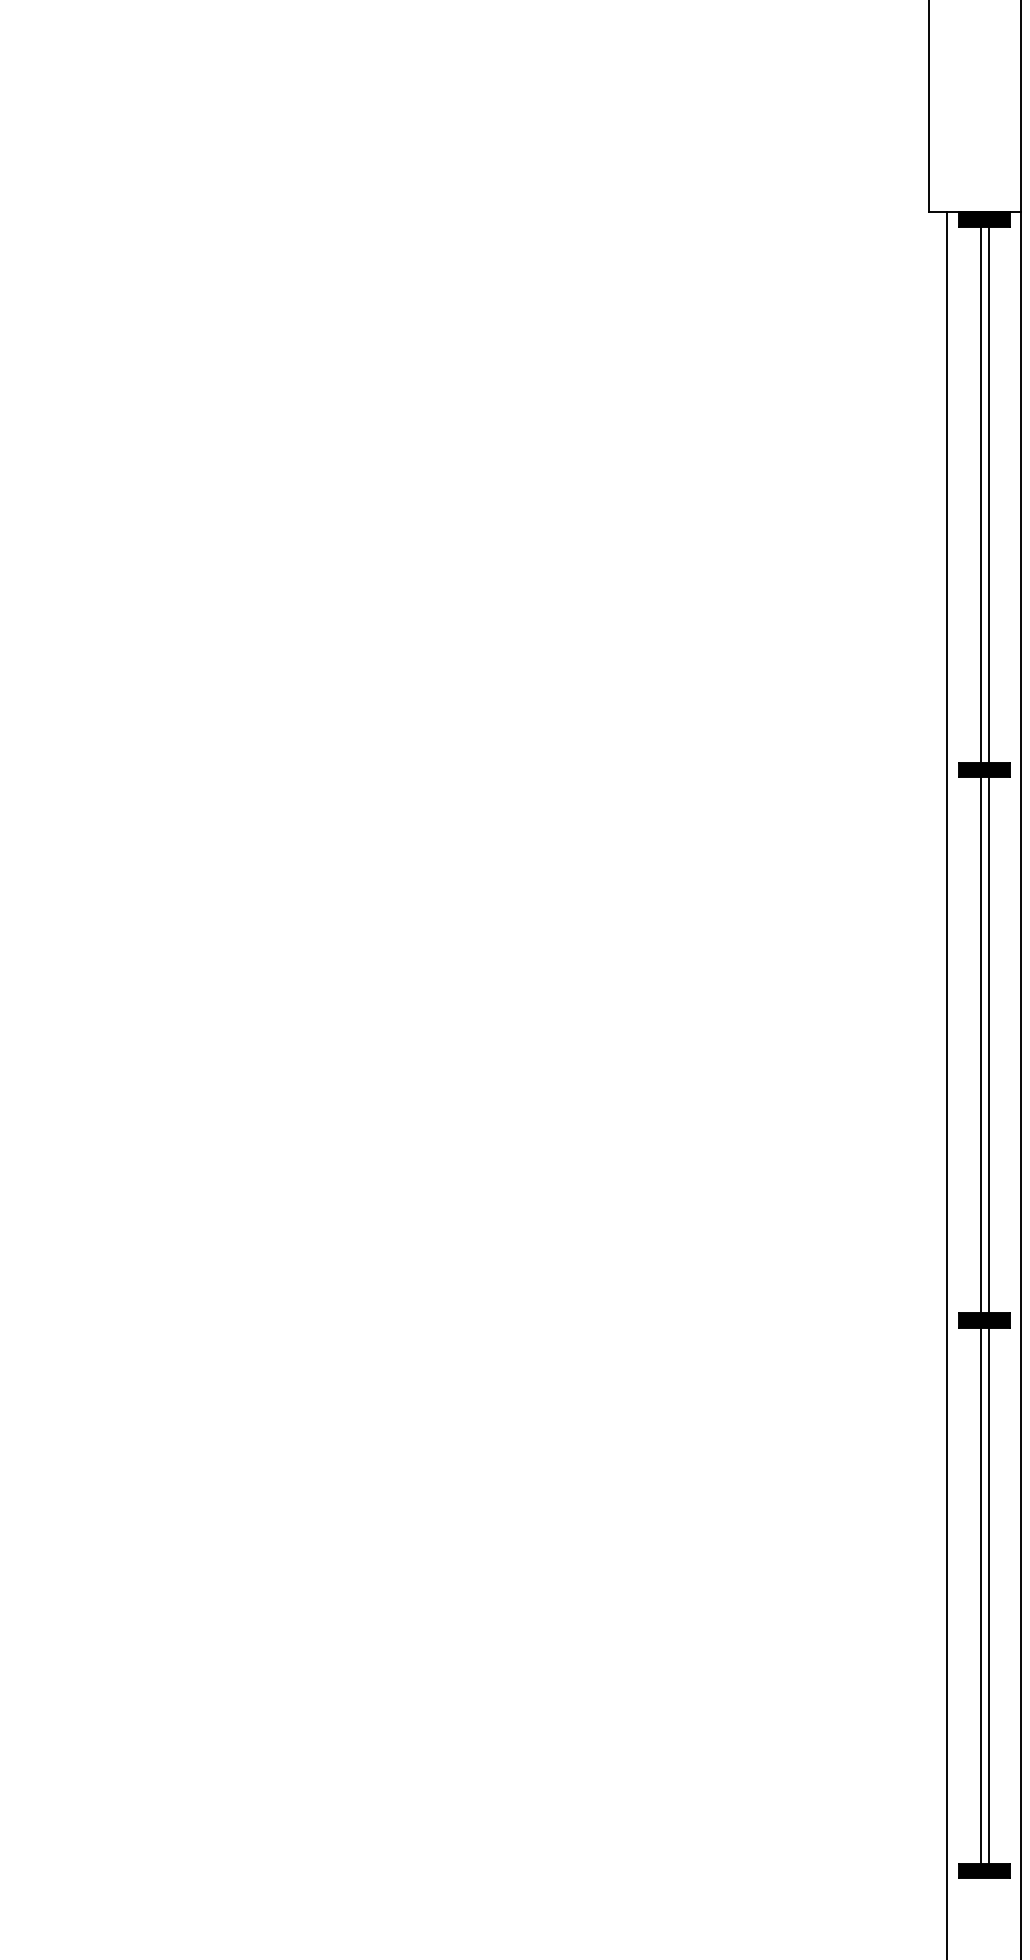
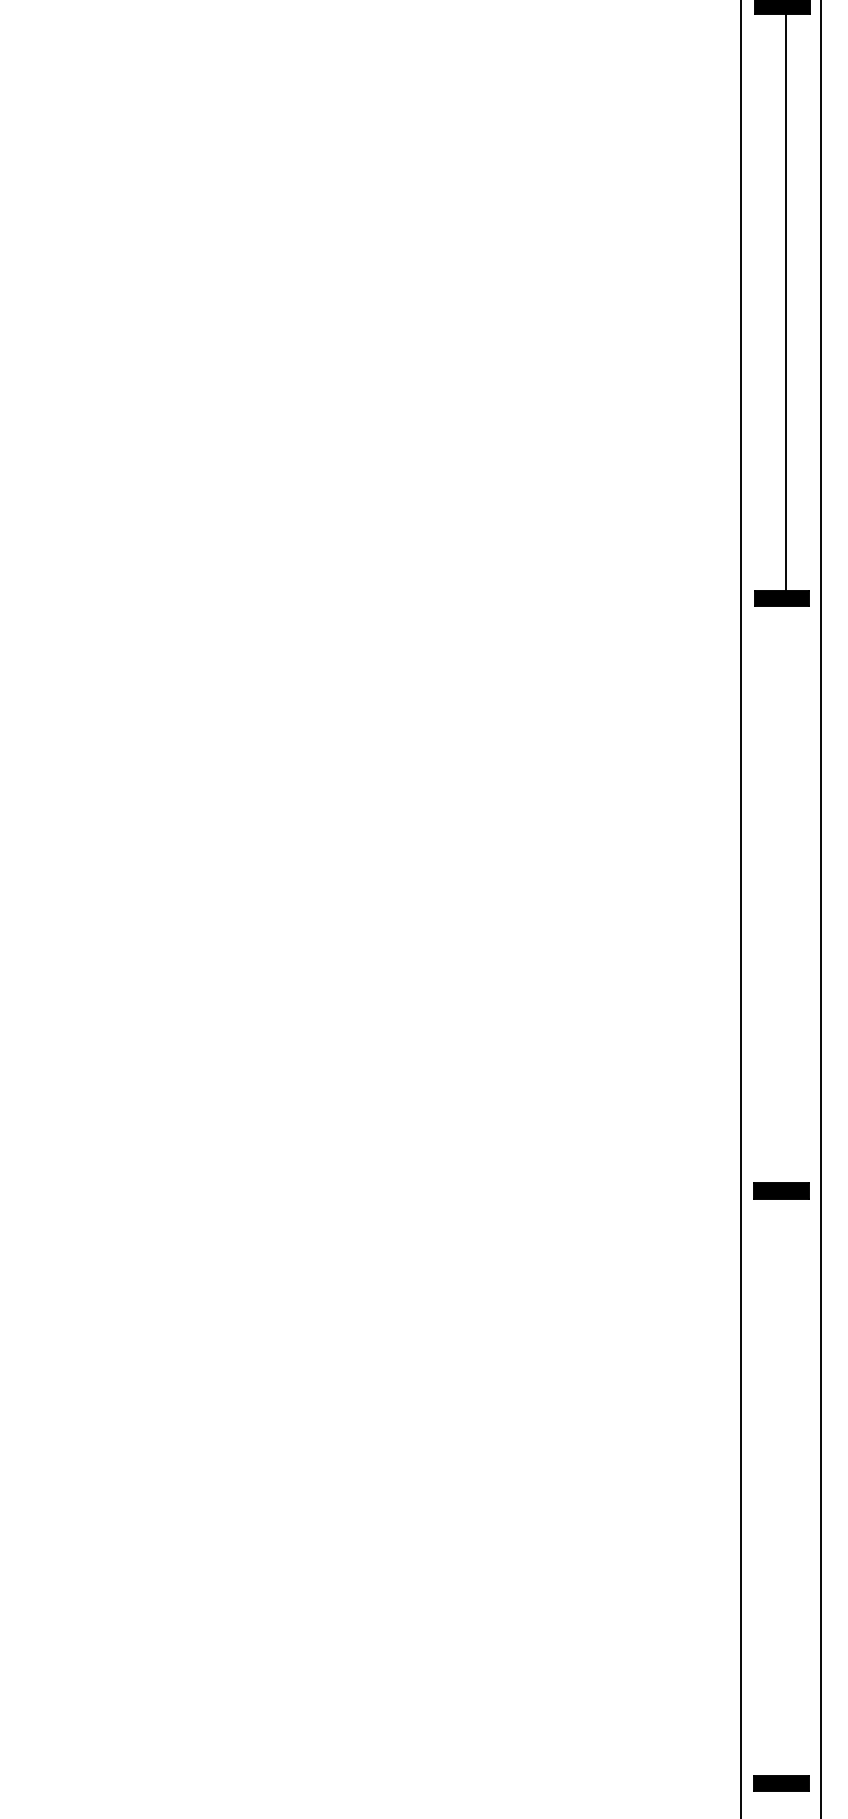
line: (980, 494) -> (777, 302), removed
line: (980, 1045) -> (777, 894), removed
line: (988, 1045) -> (786, 894), removed
line: (980, 1595) -> (777, 1486), removed
line: (988, 1595) -> (786, 1486), removed

